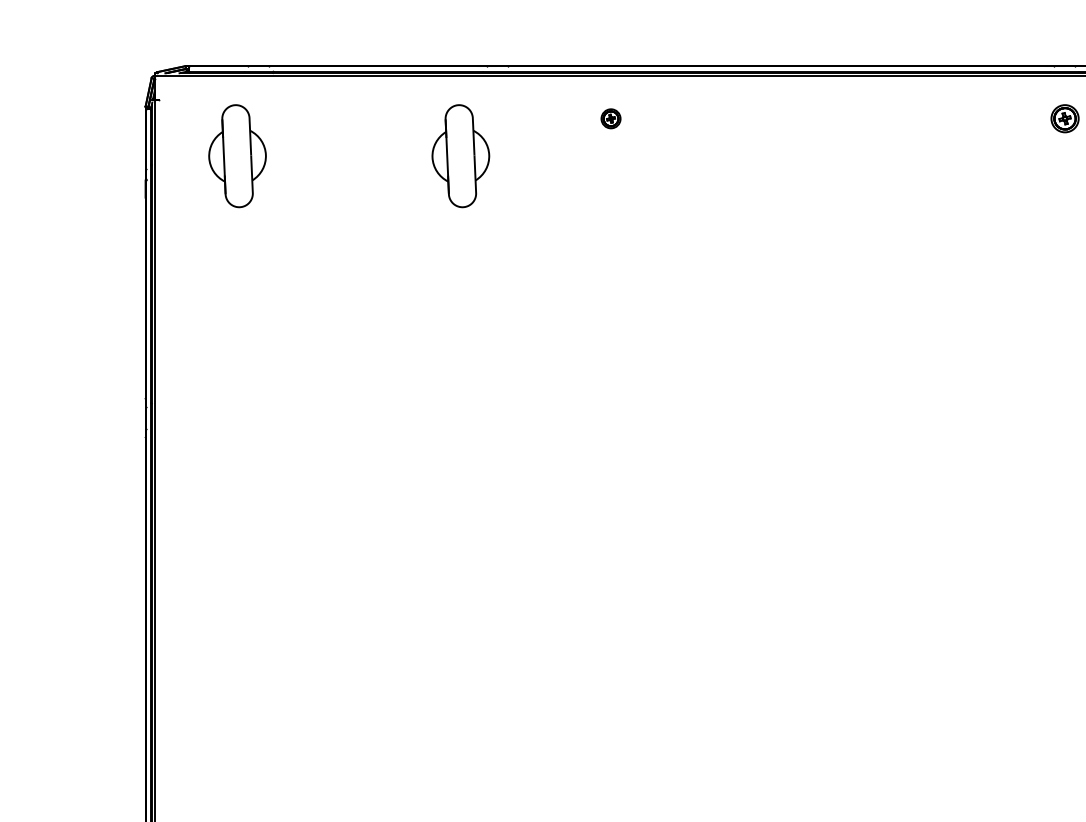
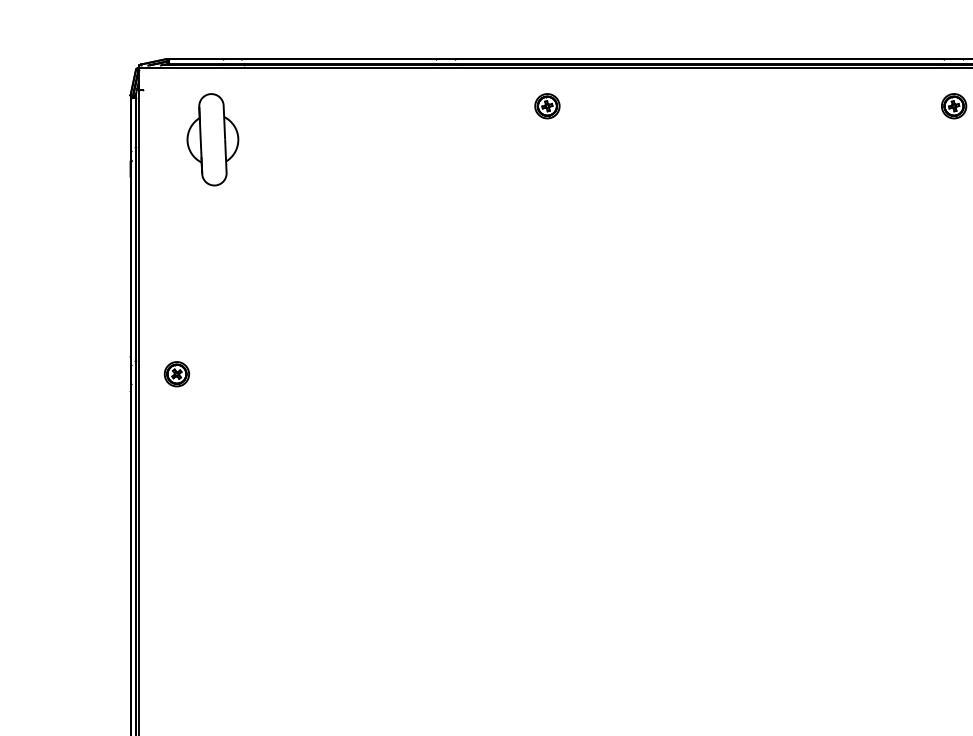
part: (611, 119) -> (547, 106), size x1.43
part: (460, 155) -> (412, 139), removed
part: (196, 418) -> (176, 374), added

